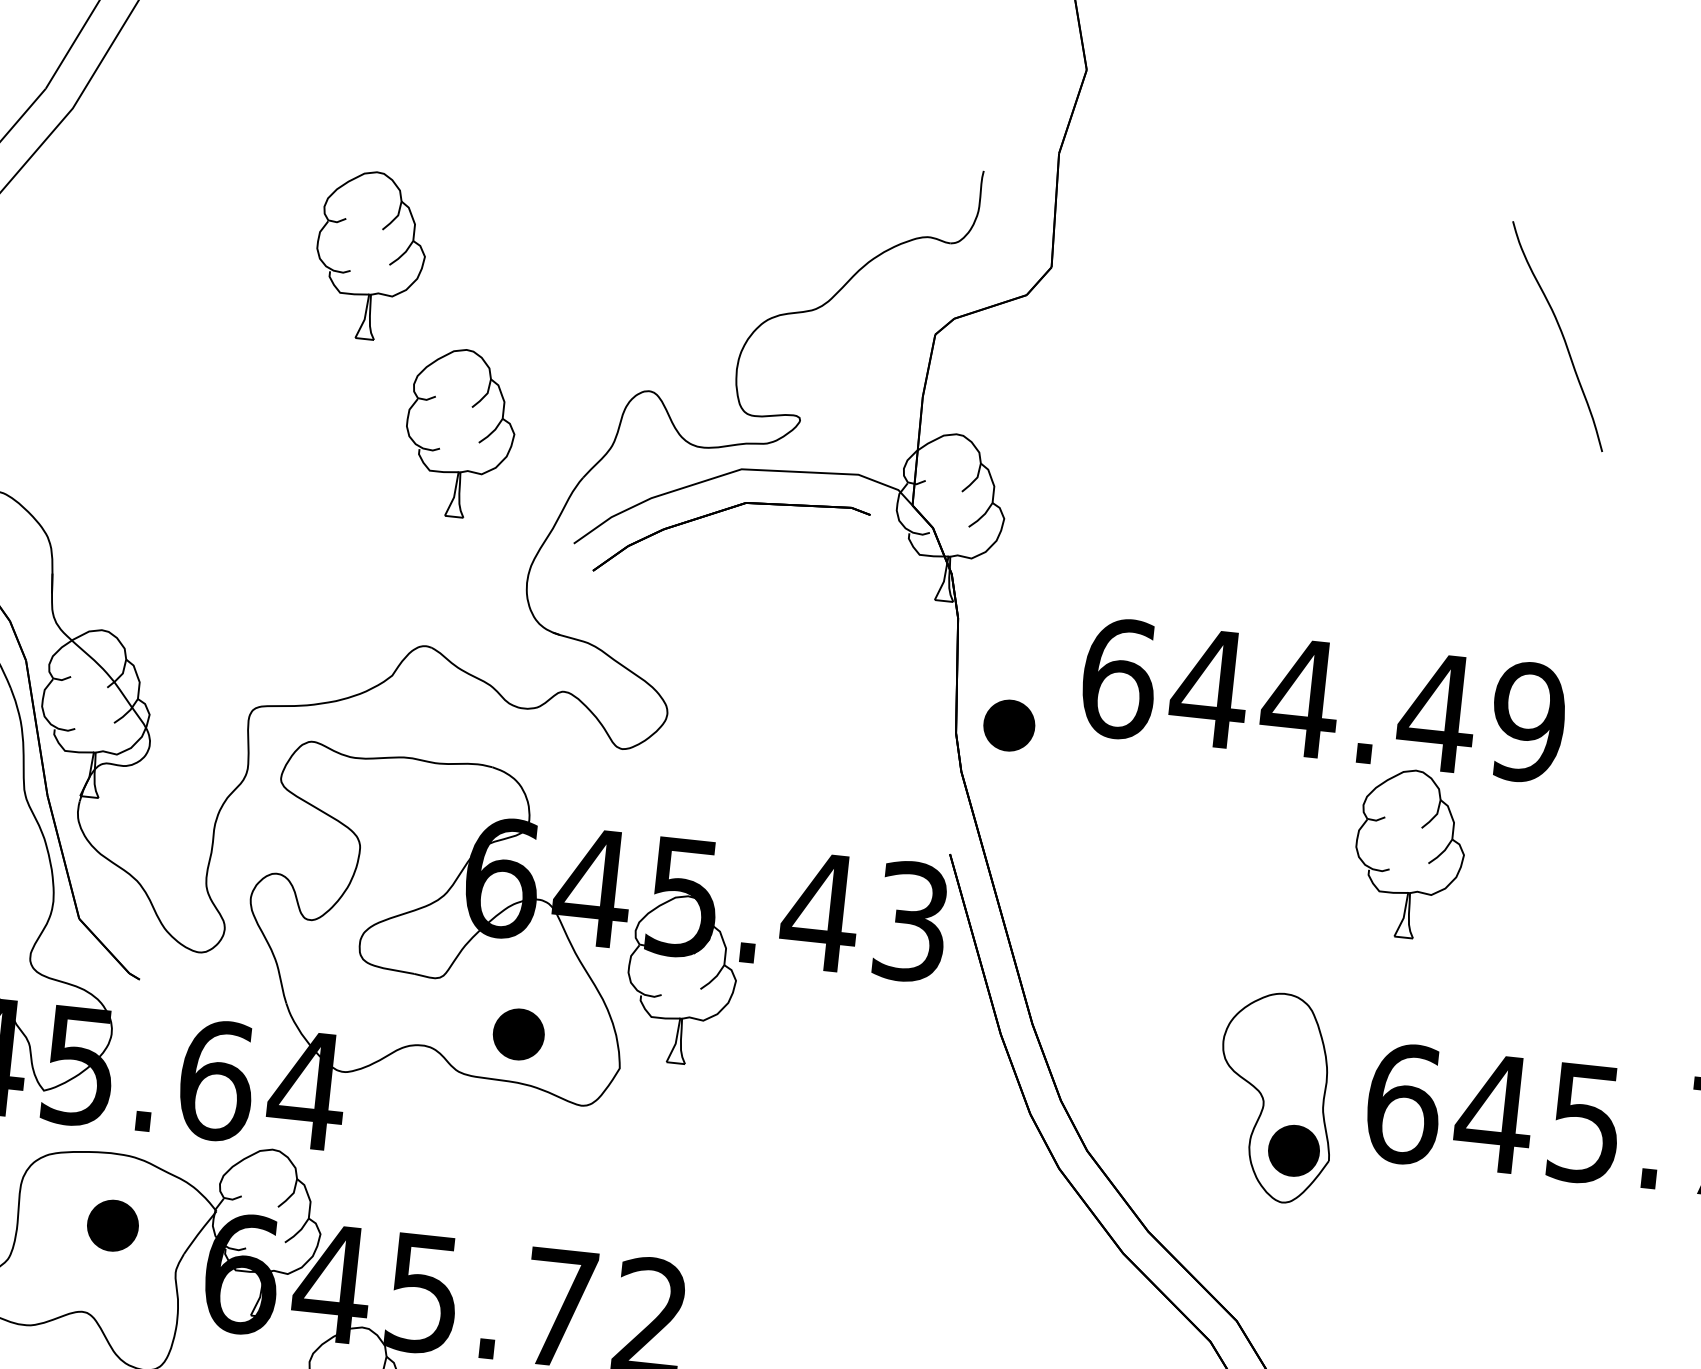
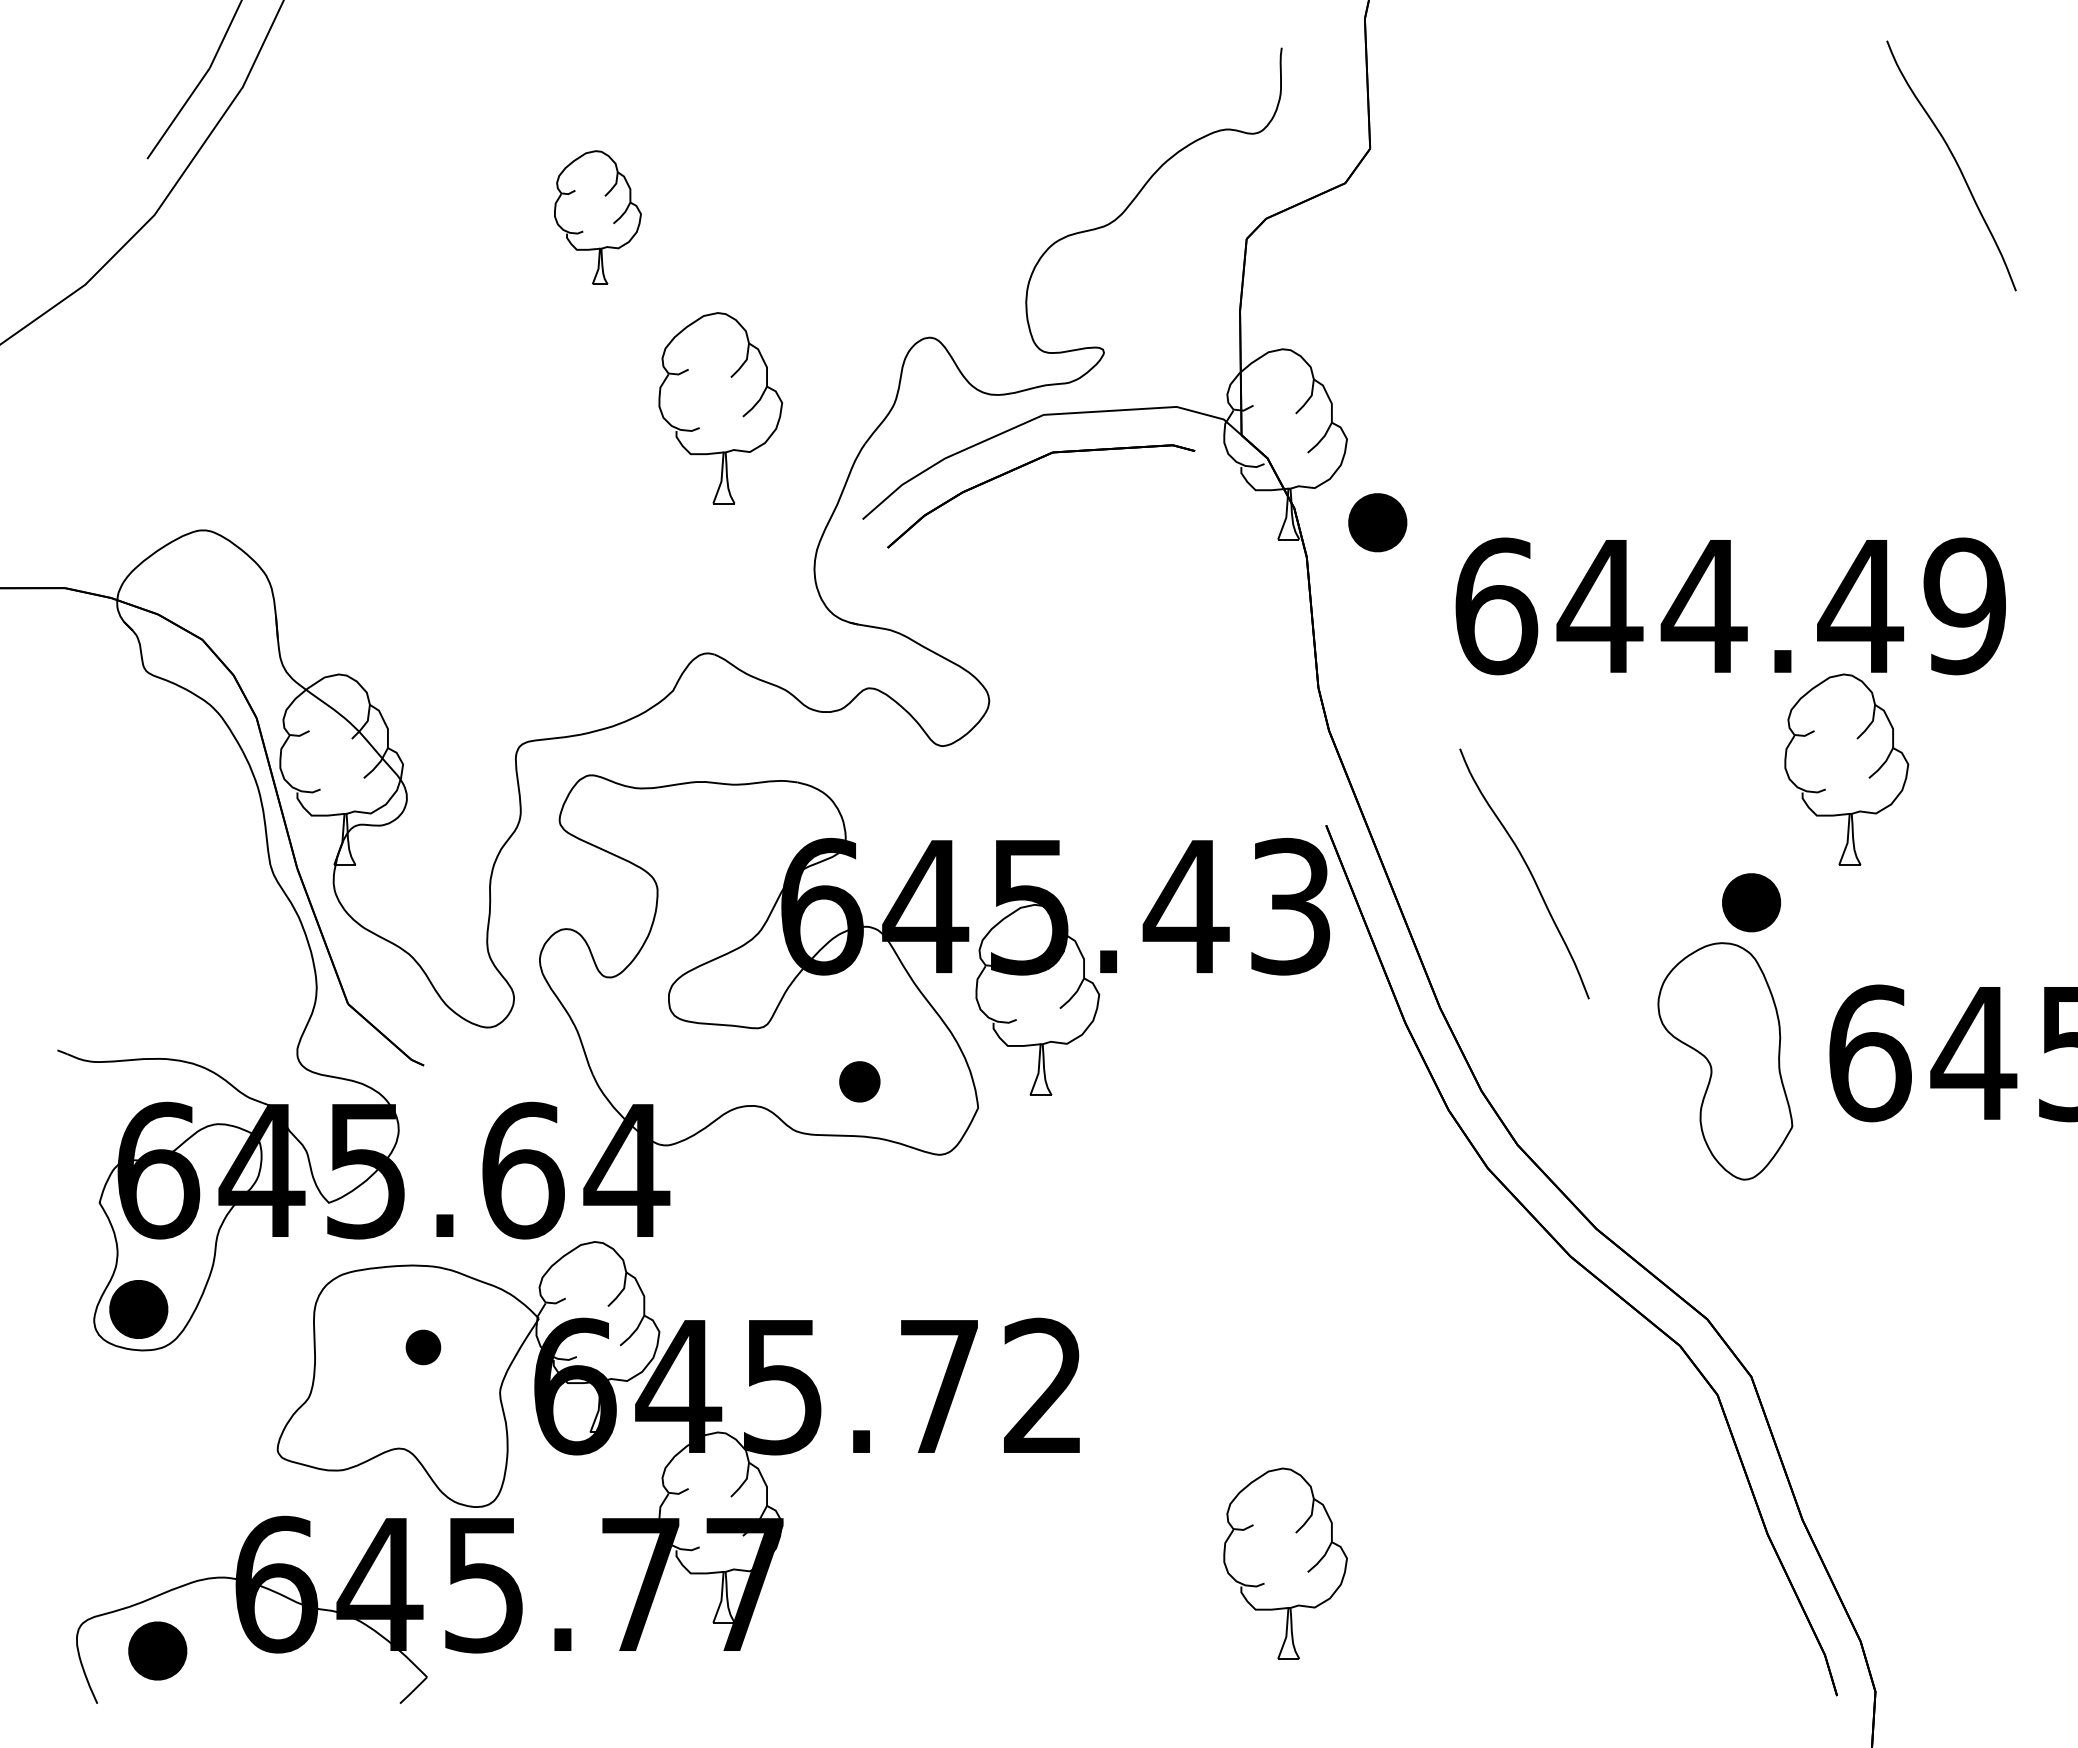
part: (370, 255) -> (597, 217), size x0.7
part: (1009, 725) -> (1377, 522), moved
curve: (1122, 912) -> (1528, 870), added
part: (518, 1034) -> (859, 1081), size x0.7
part: (1293, 1150) -> (1751, 902), moved
part: (113, 1225) -> (423, 1347), size x0.6

